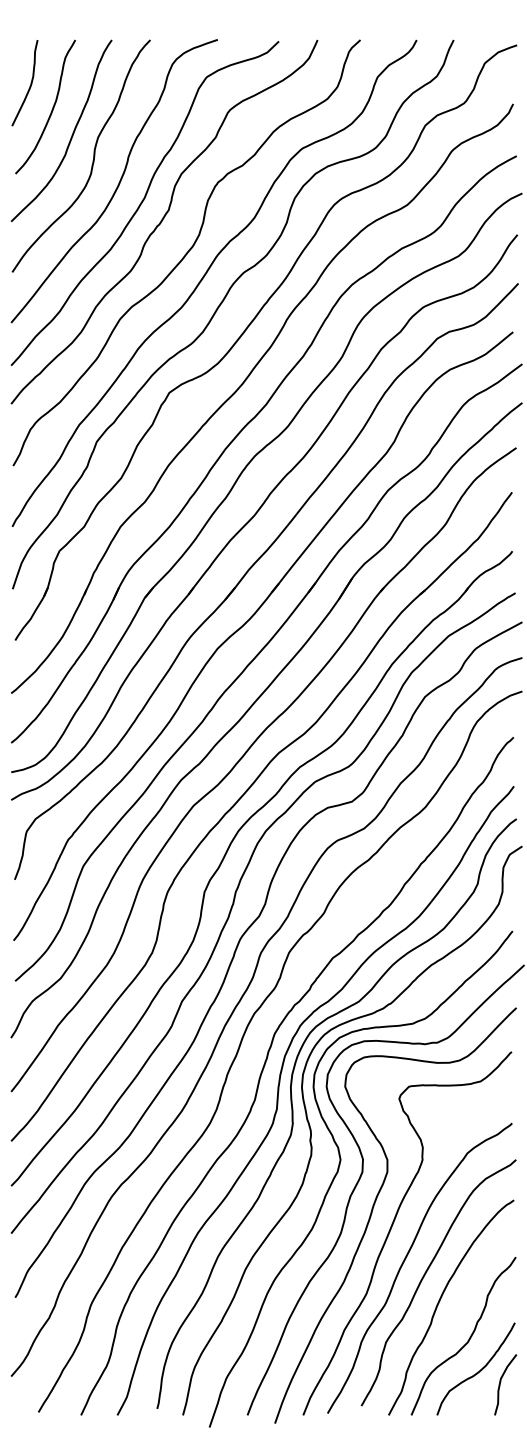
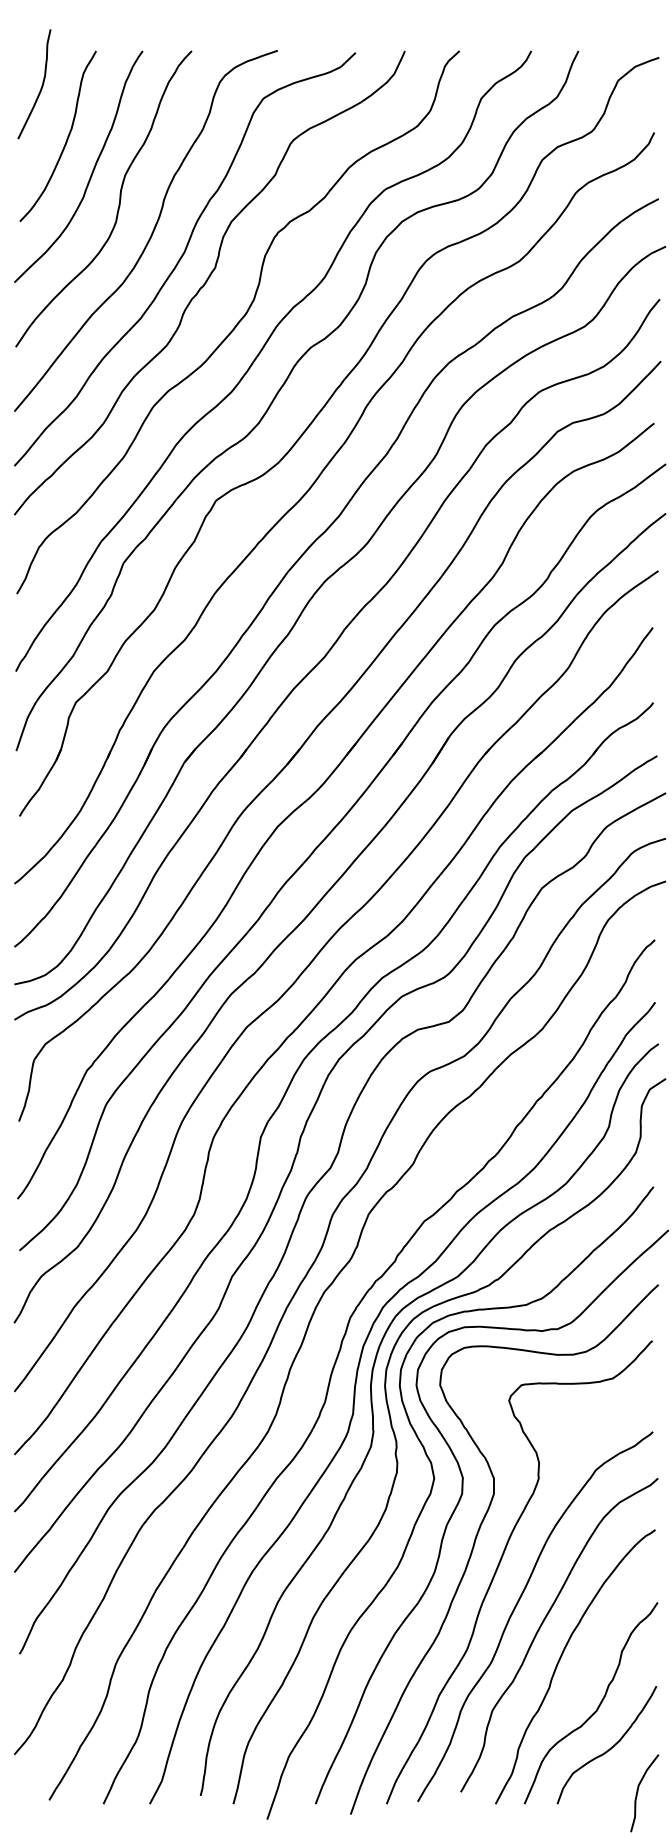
curve: (29, 86) -> (40, 88), moved
curve: (501, 1382) -> (639, 1790), moved

